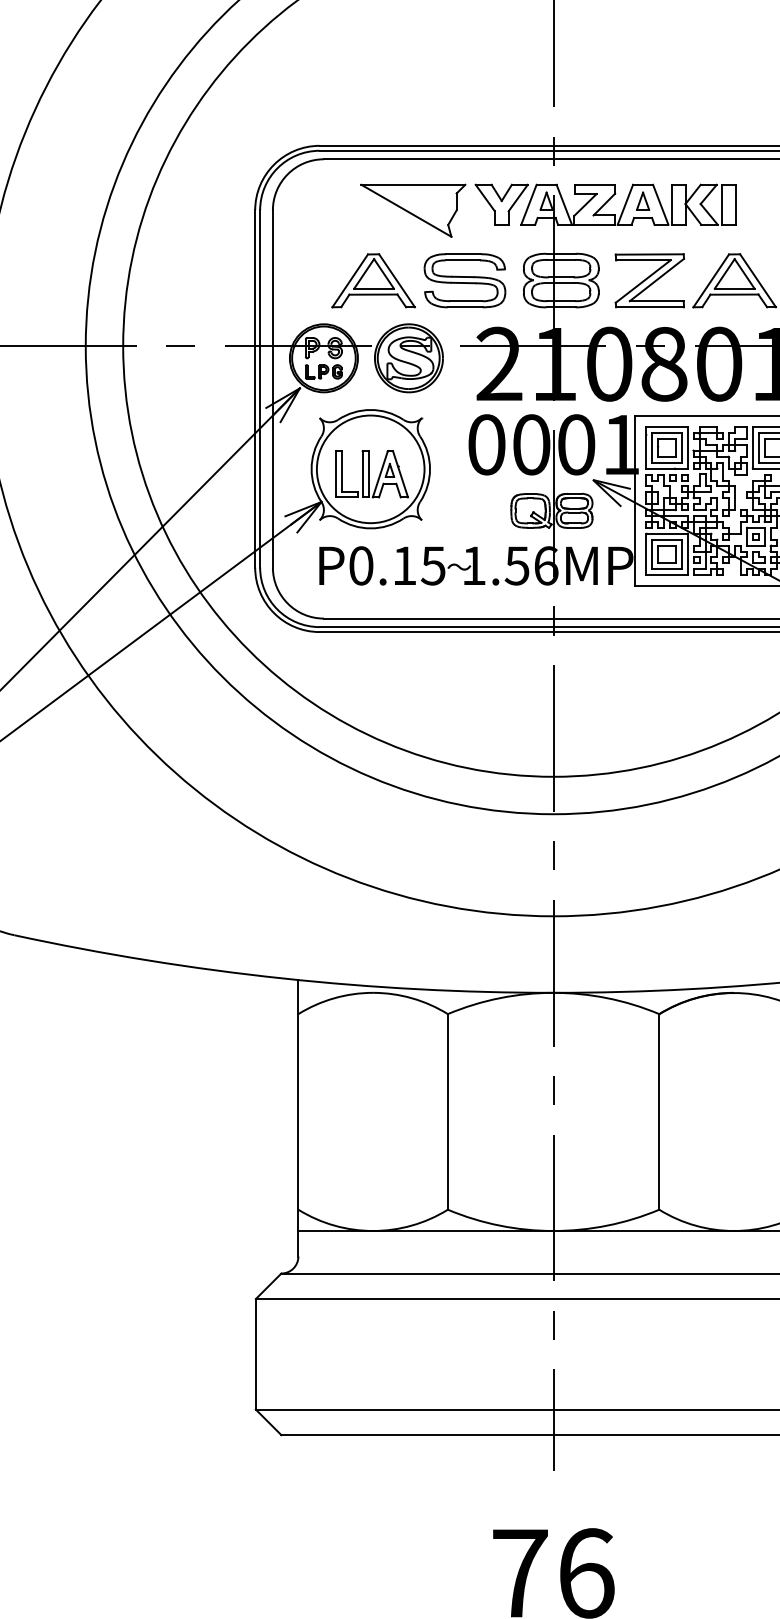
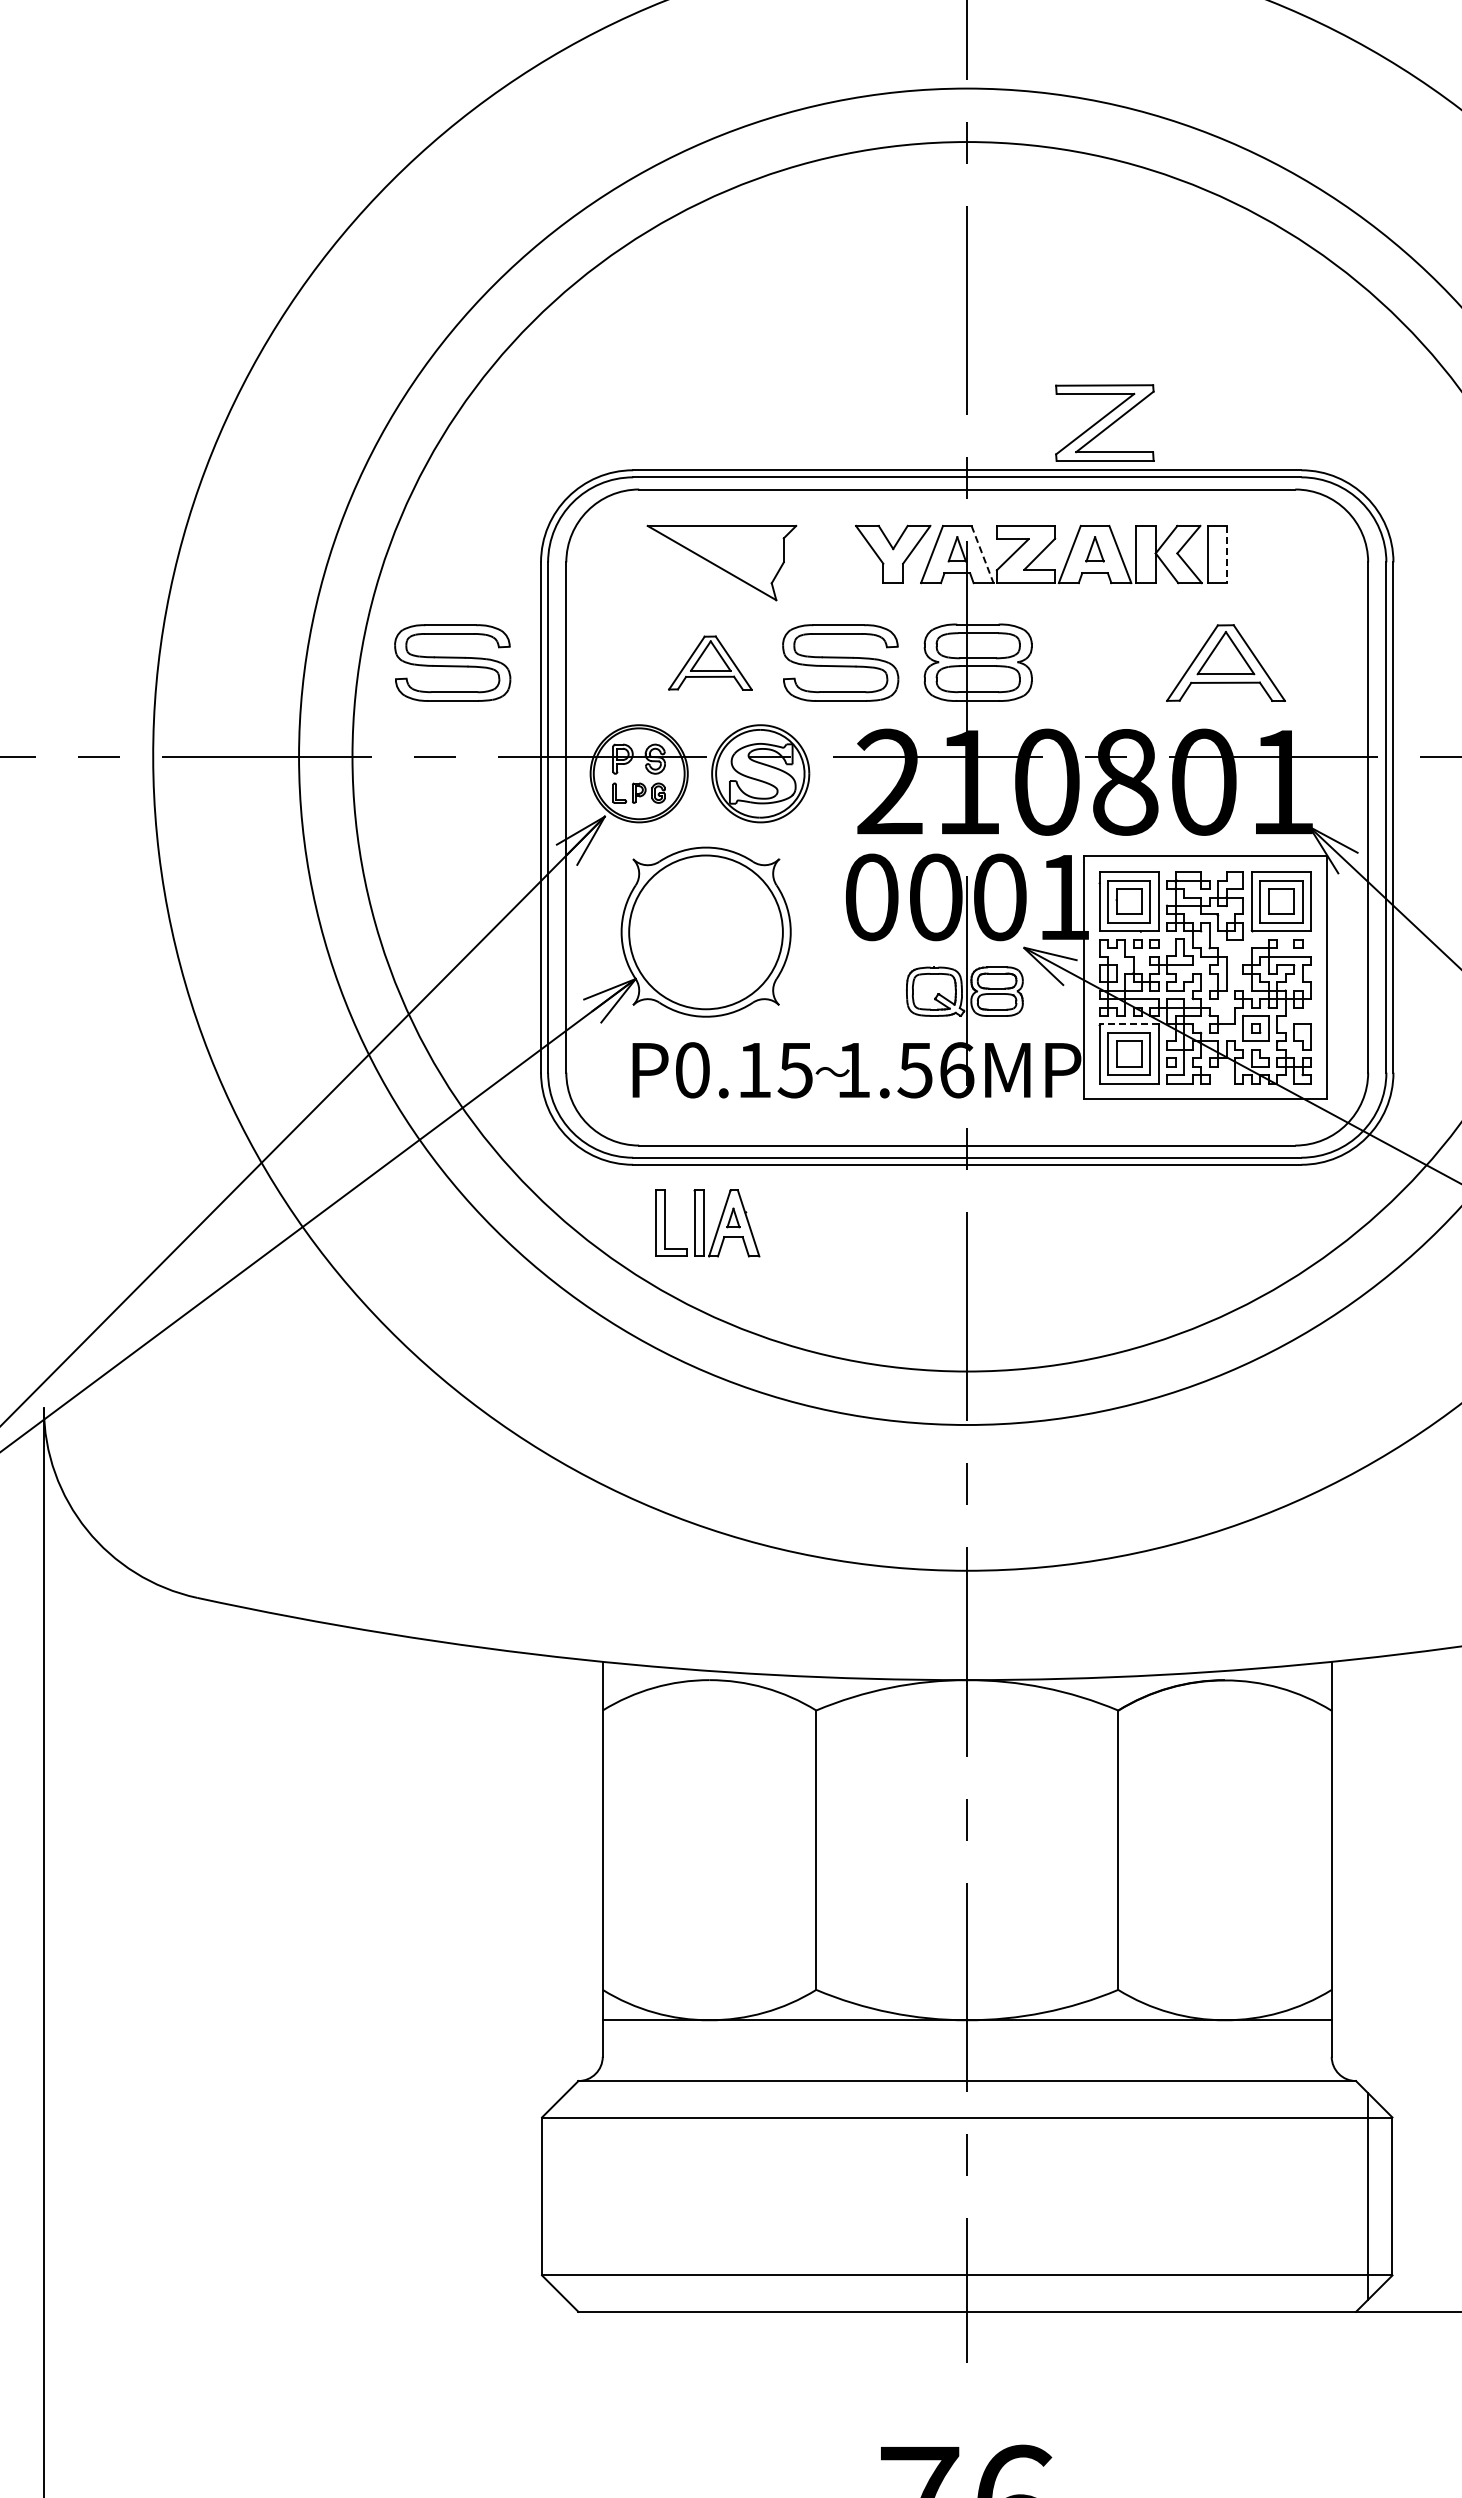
line: (564, 204) -> (982, 554), solid -> dashed
line: (735, 204) -> (1227, 554), solid -> dashed
part: (413, 210) -> (721, 562), moved
part: (193, 280) -> (452, 662), added
part: (373, 280) -> (710, 662), size x0.7
part: (649, 280) -> (1104, 422), moved
part: (371, 474) -> (707, 1223), moved
line: (667, 533) -> (1129, 1024), solid -> dashed

